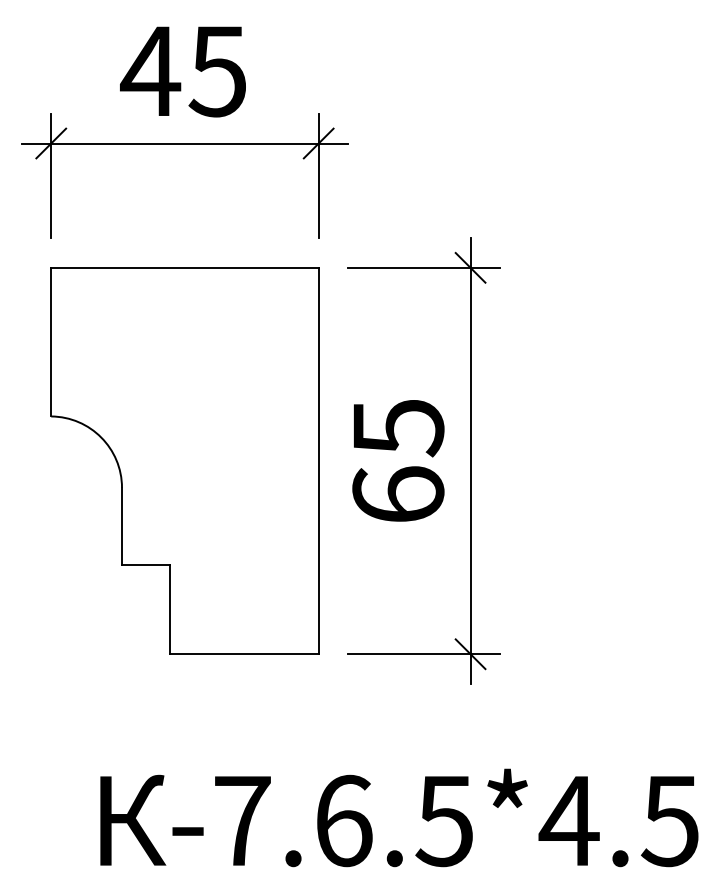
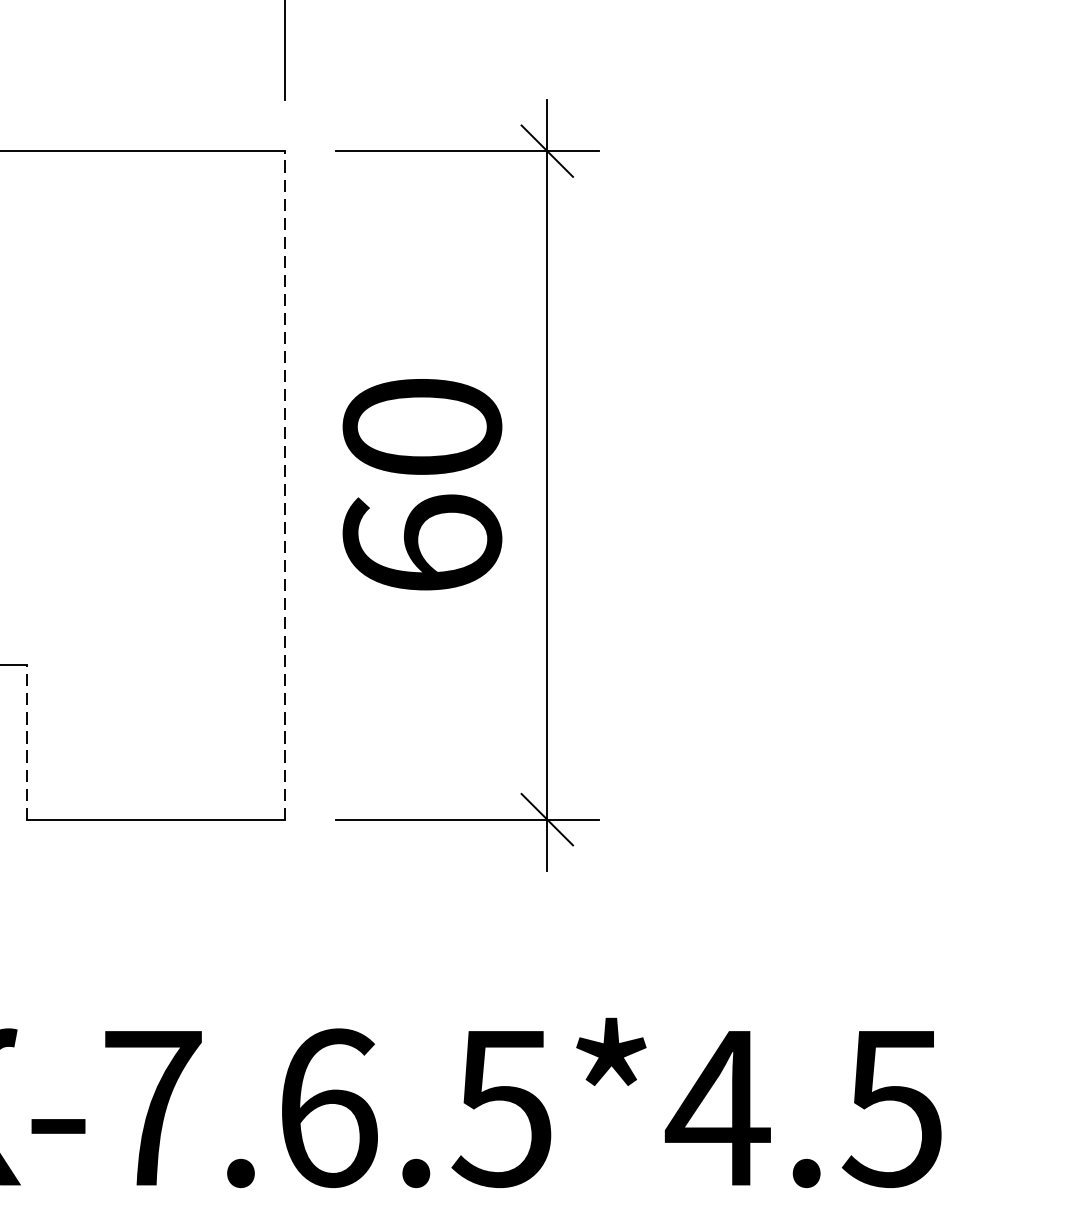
text: (398, 428) -> (422, 429), 65 -> 60
line: (318, 460) -> (284, 484), solid -> dashed
line: (170, 609) -> (28, 742), solid -> dashed

